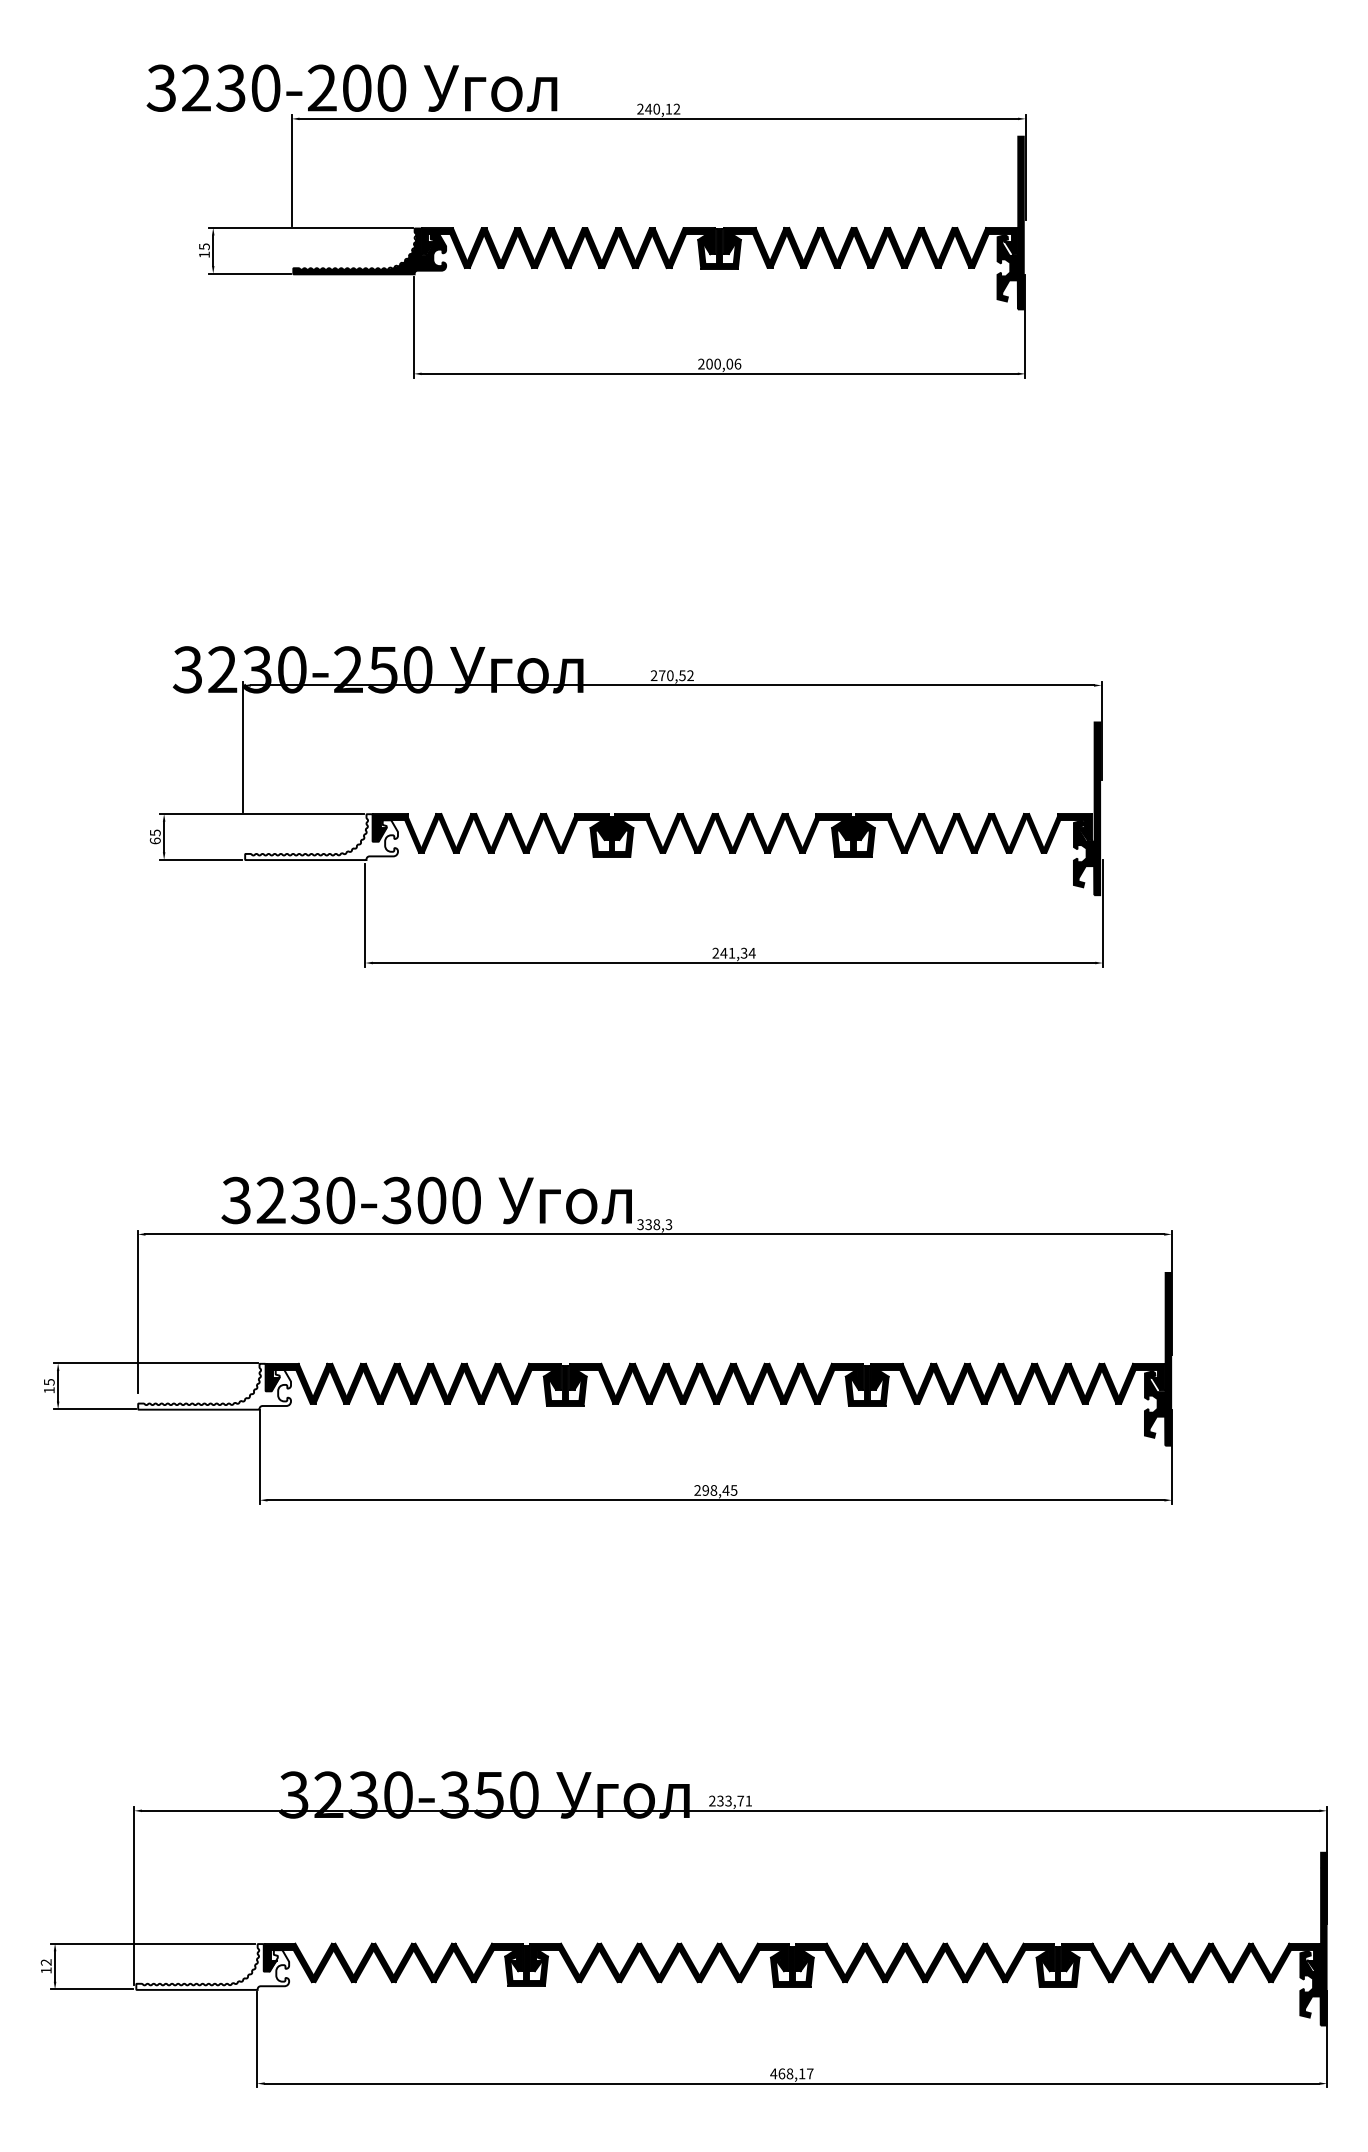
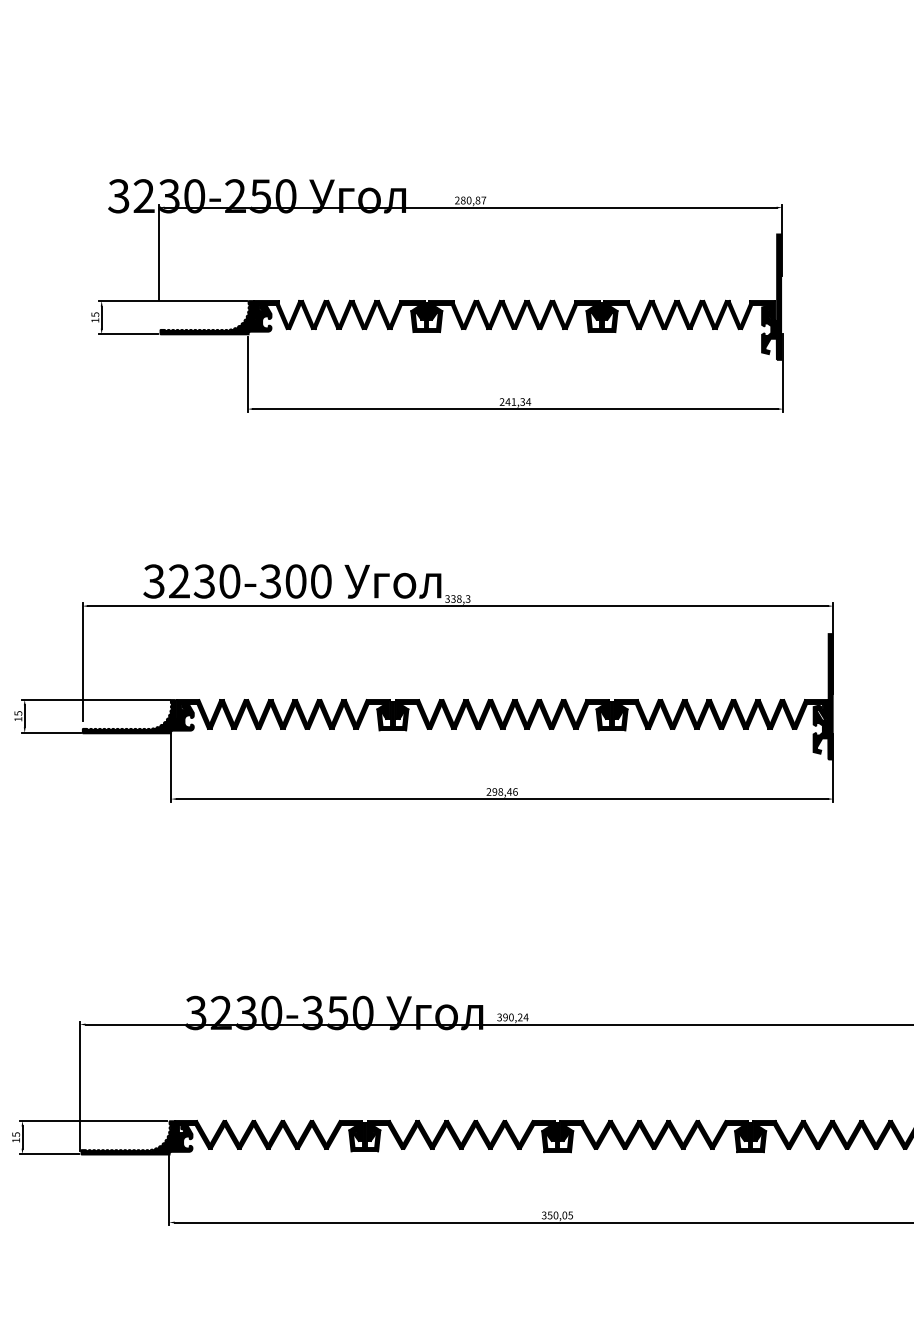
text: (676, 675) -> (473, 200), 270,52 -> 280,87
fill: (321, 837) -> (215, 317), added
text: (154, 840) -> (94, 320), 65 -> 15
fill: (214, 1386) -> (138, 716), added
text: (733, 1490) -> (514, 791), 298,45 -> 298,46
text: (730, 1800) -> (512, 1017), 233,71 -> 390,24
text: (45, 1962) -> (15, 1134), 12 -> 15
fill: (212, 1966) -> (136, 1137), added
text: (791, 2073) -> (557, 1215), 468,17 -> 350,05

